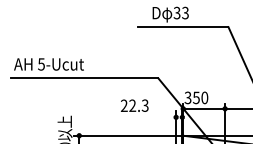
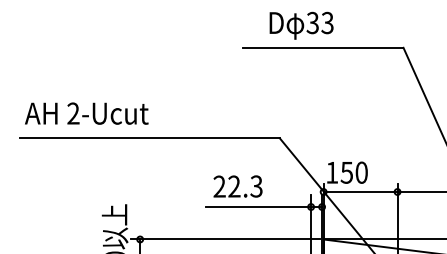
text: (41, 64) -> (73, 113), 5-Ucut -> 2-Ucut
text: (187, 97) -> (331, 172), 350 -> 150
line: (149, 117) -> (264, 207), added

